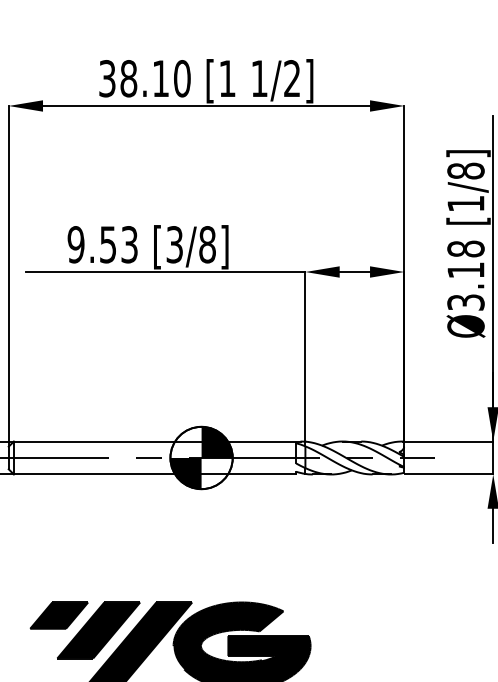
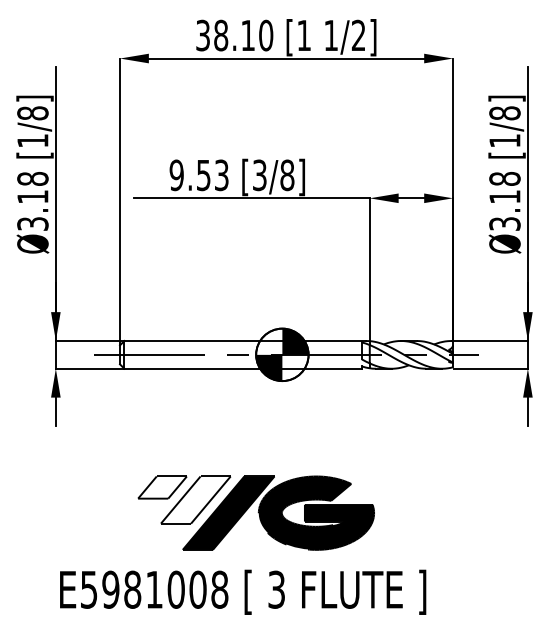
fill: (59, 615) -> (162, 487), removed
fill: (98, 629) -> (195, 499), removed

